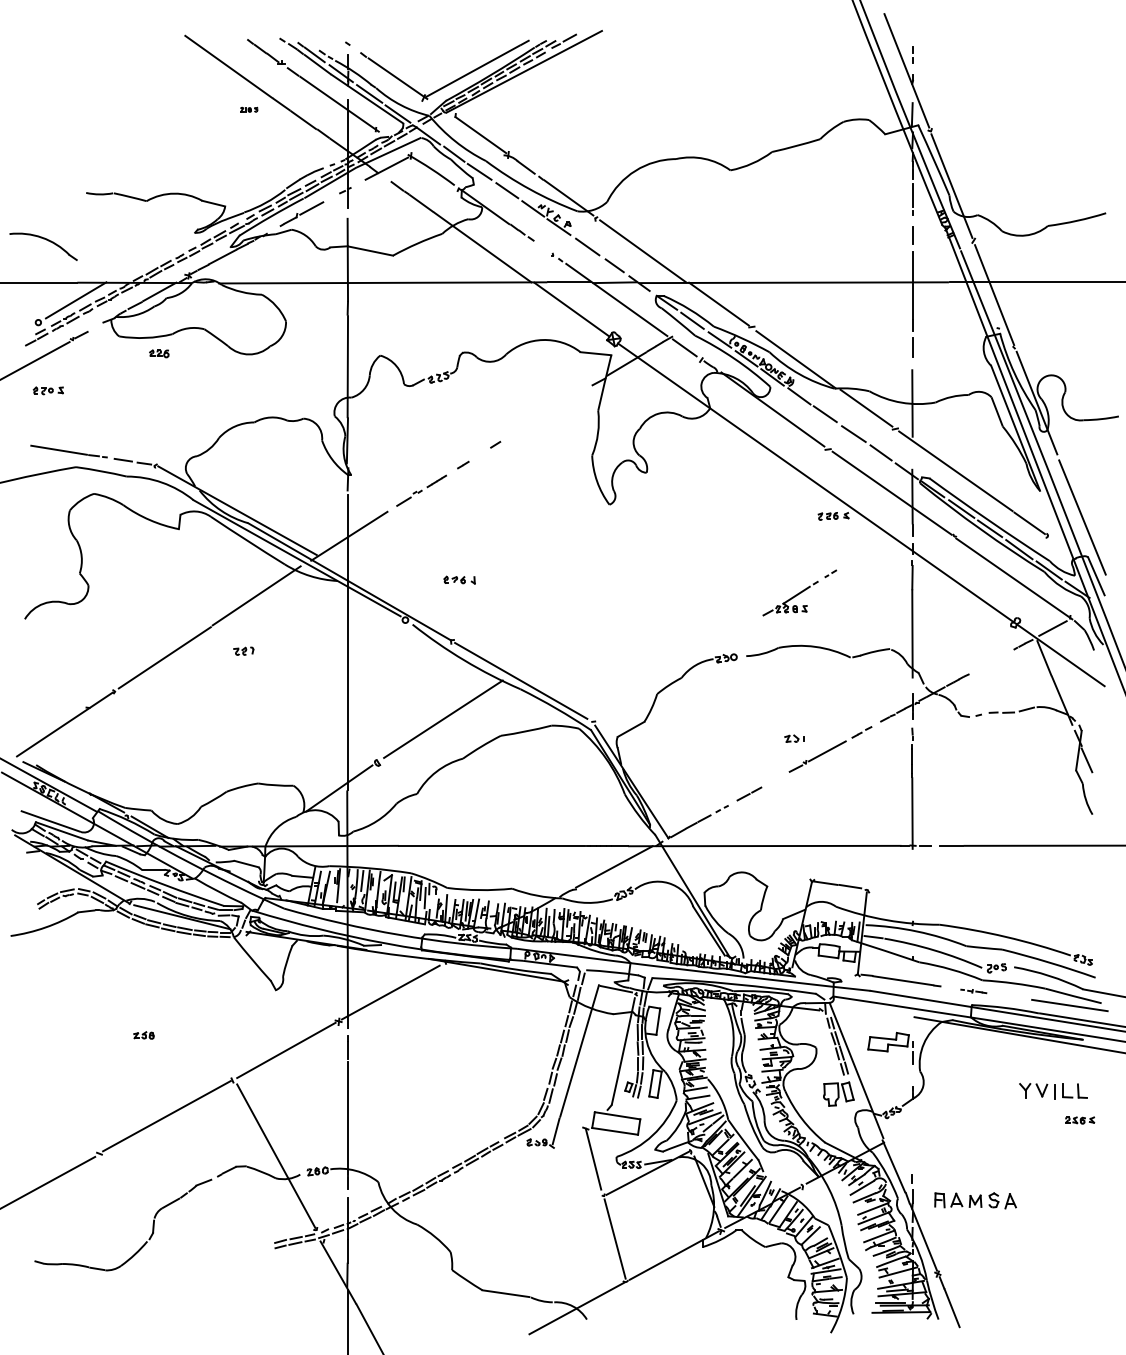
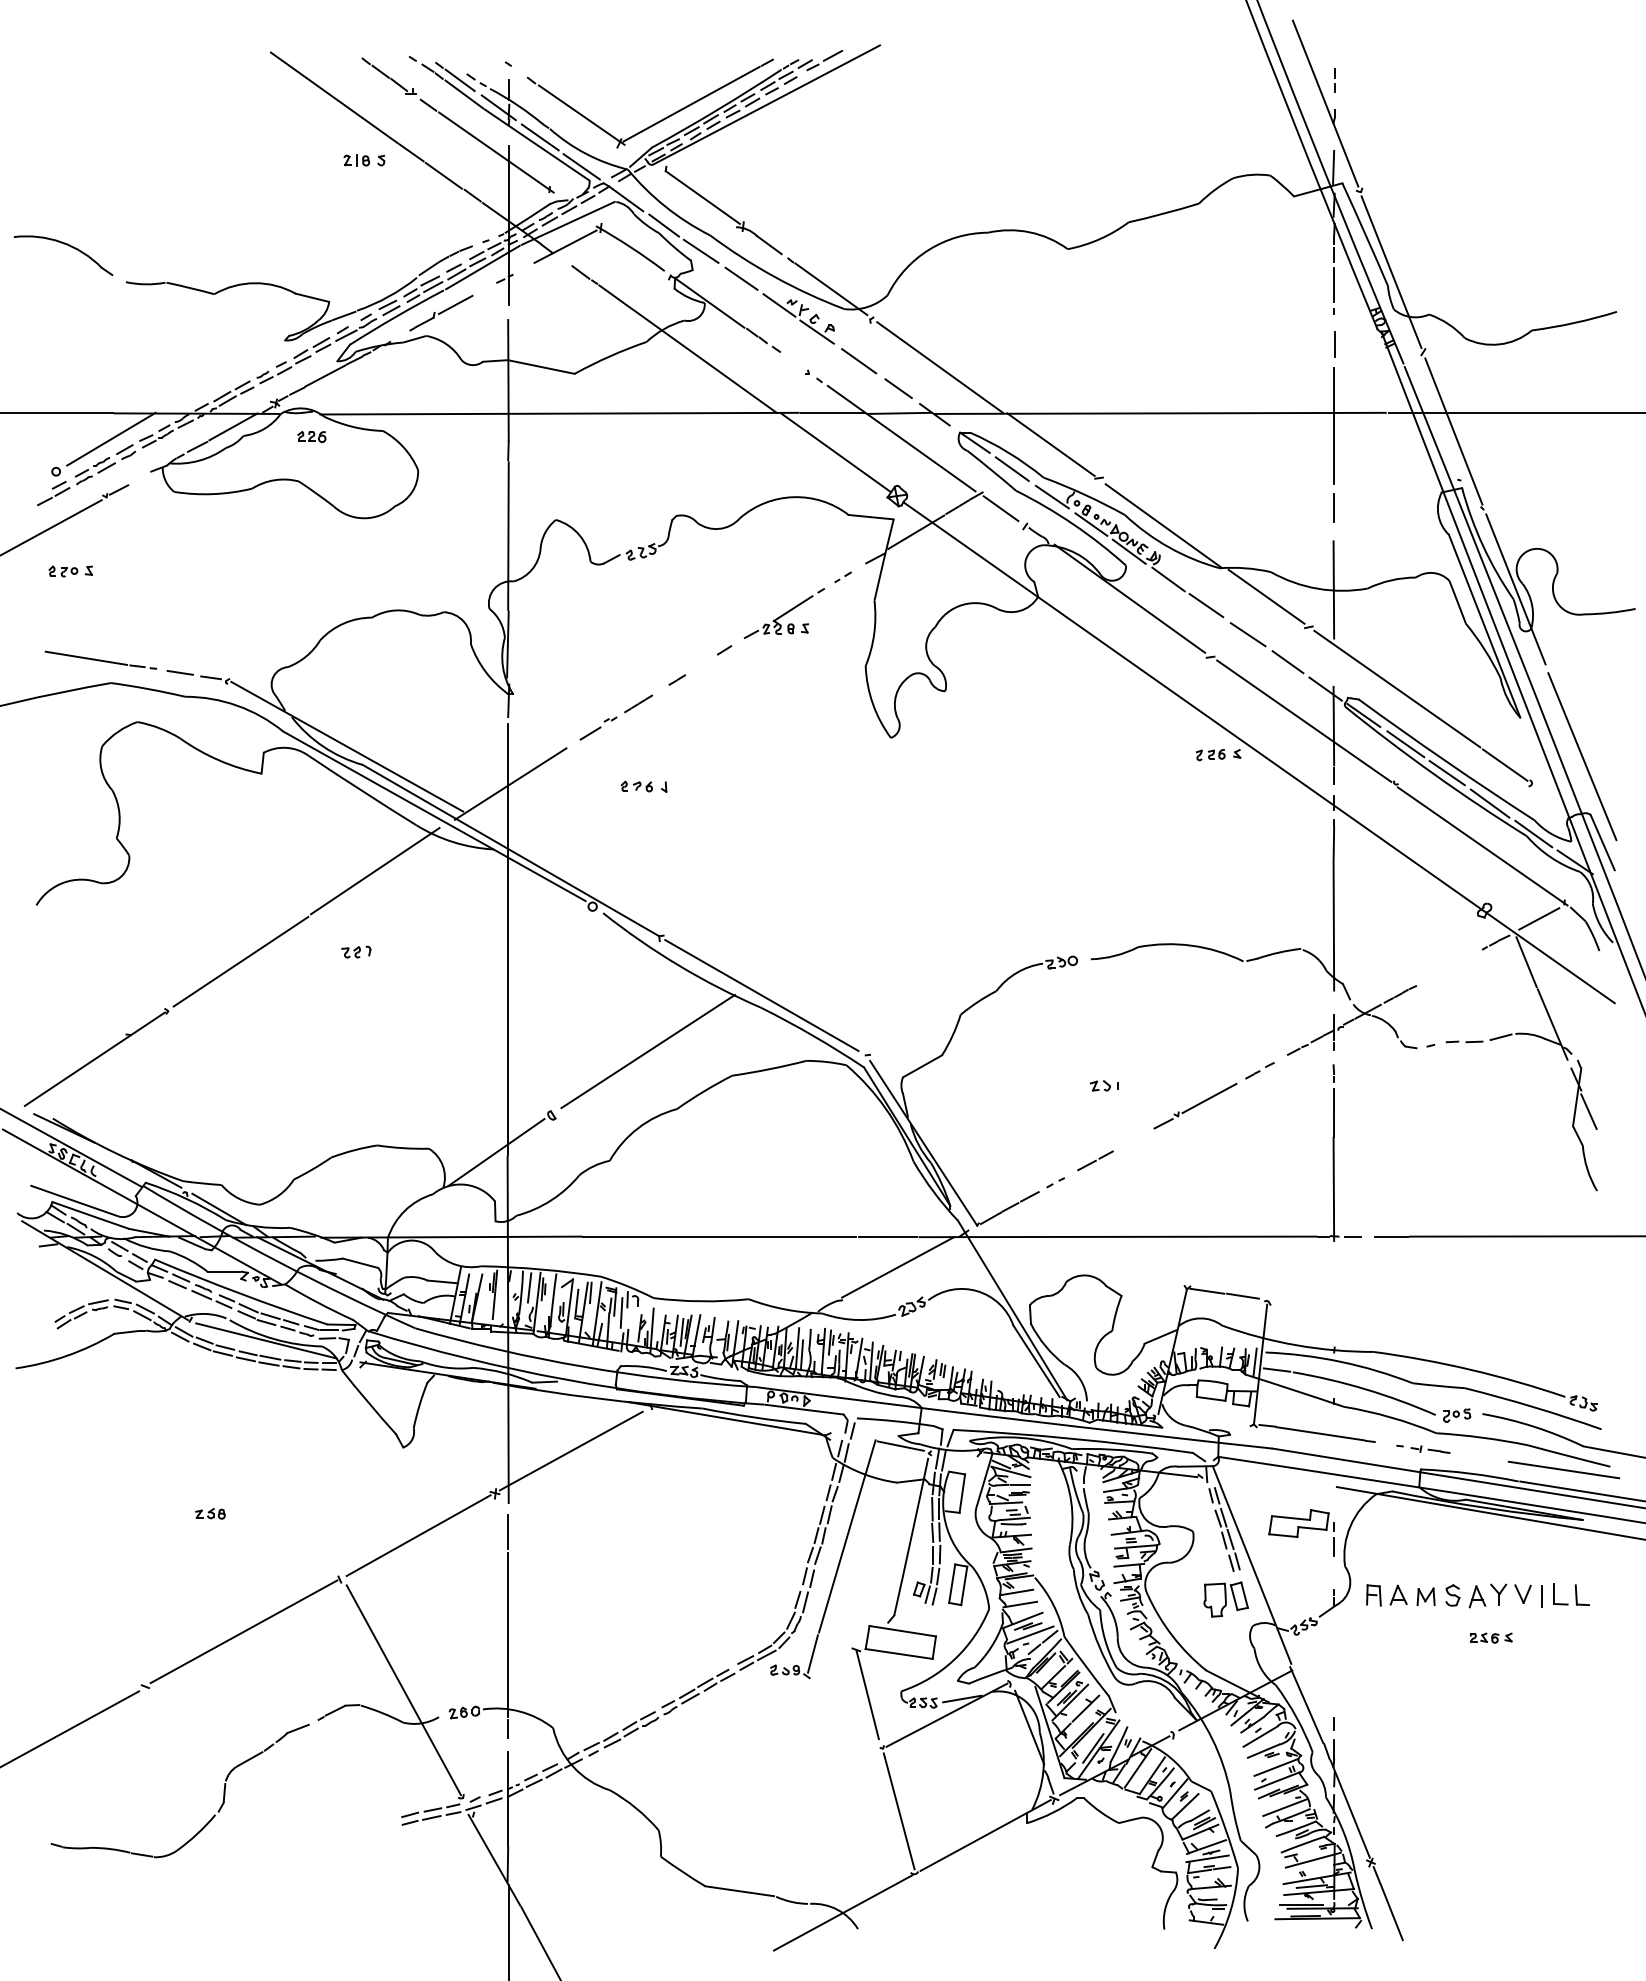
part: (248, 109) -> (363, 160), size x1.67
part: (46, 240) -> (67, 246), moved
part: (159, 353) -> (312, 436), moved
part: (459, 579) -> (643, 785), moved
part: (799, 592) -> (797, 604), moved
part: (794, 738) -> (1104, 1085), moved
part: (973, 991) -> (1423, 1449), size x1.43
part: (1080, 1120) -> (1491, 1638), moved
part: (975, 1200) -> (1425, 1595), moved

